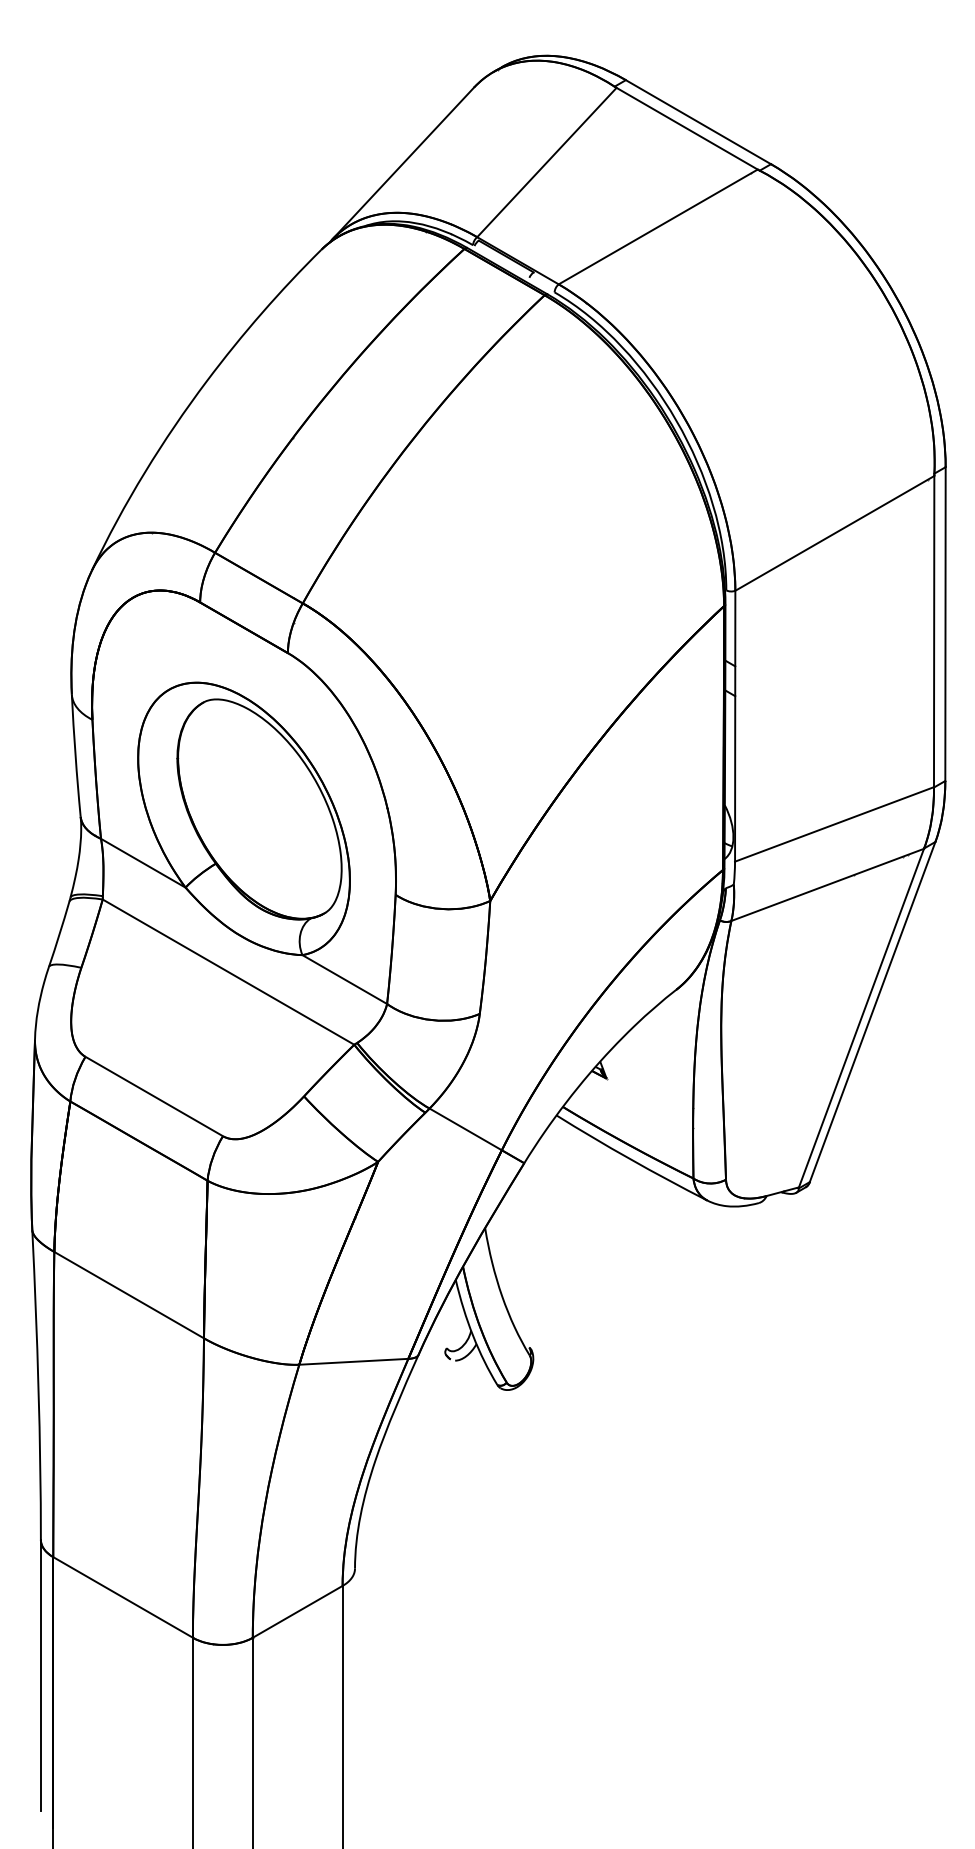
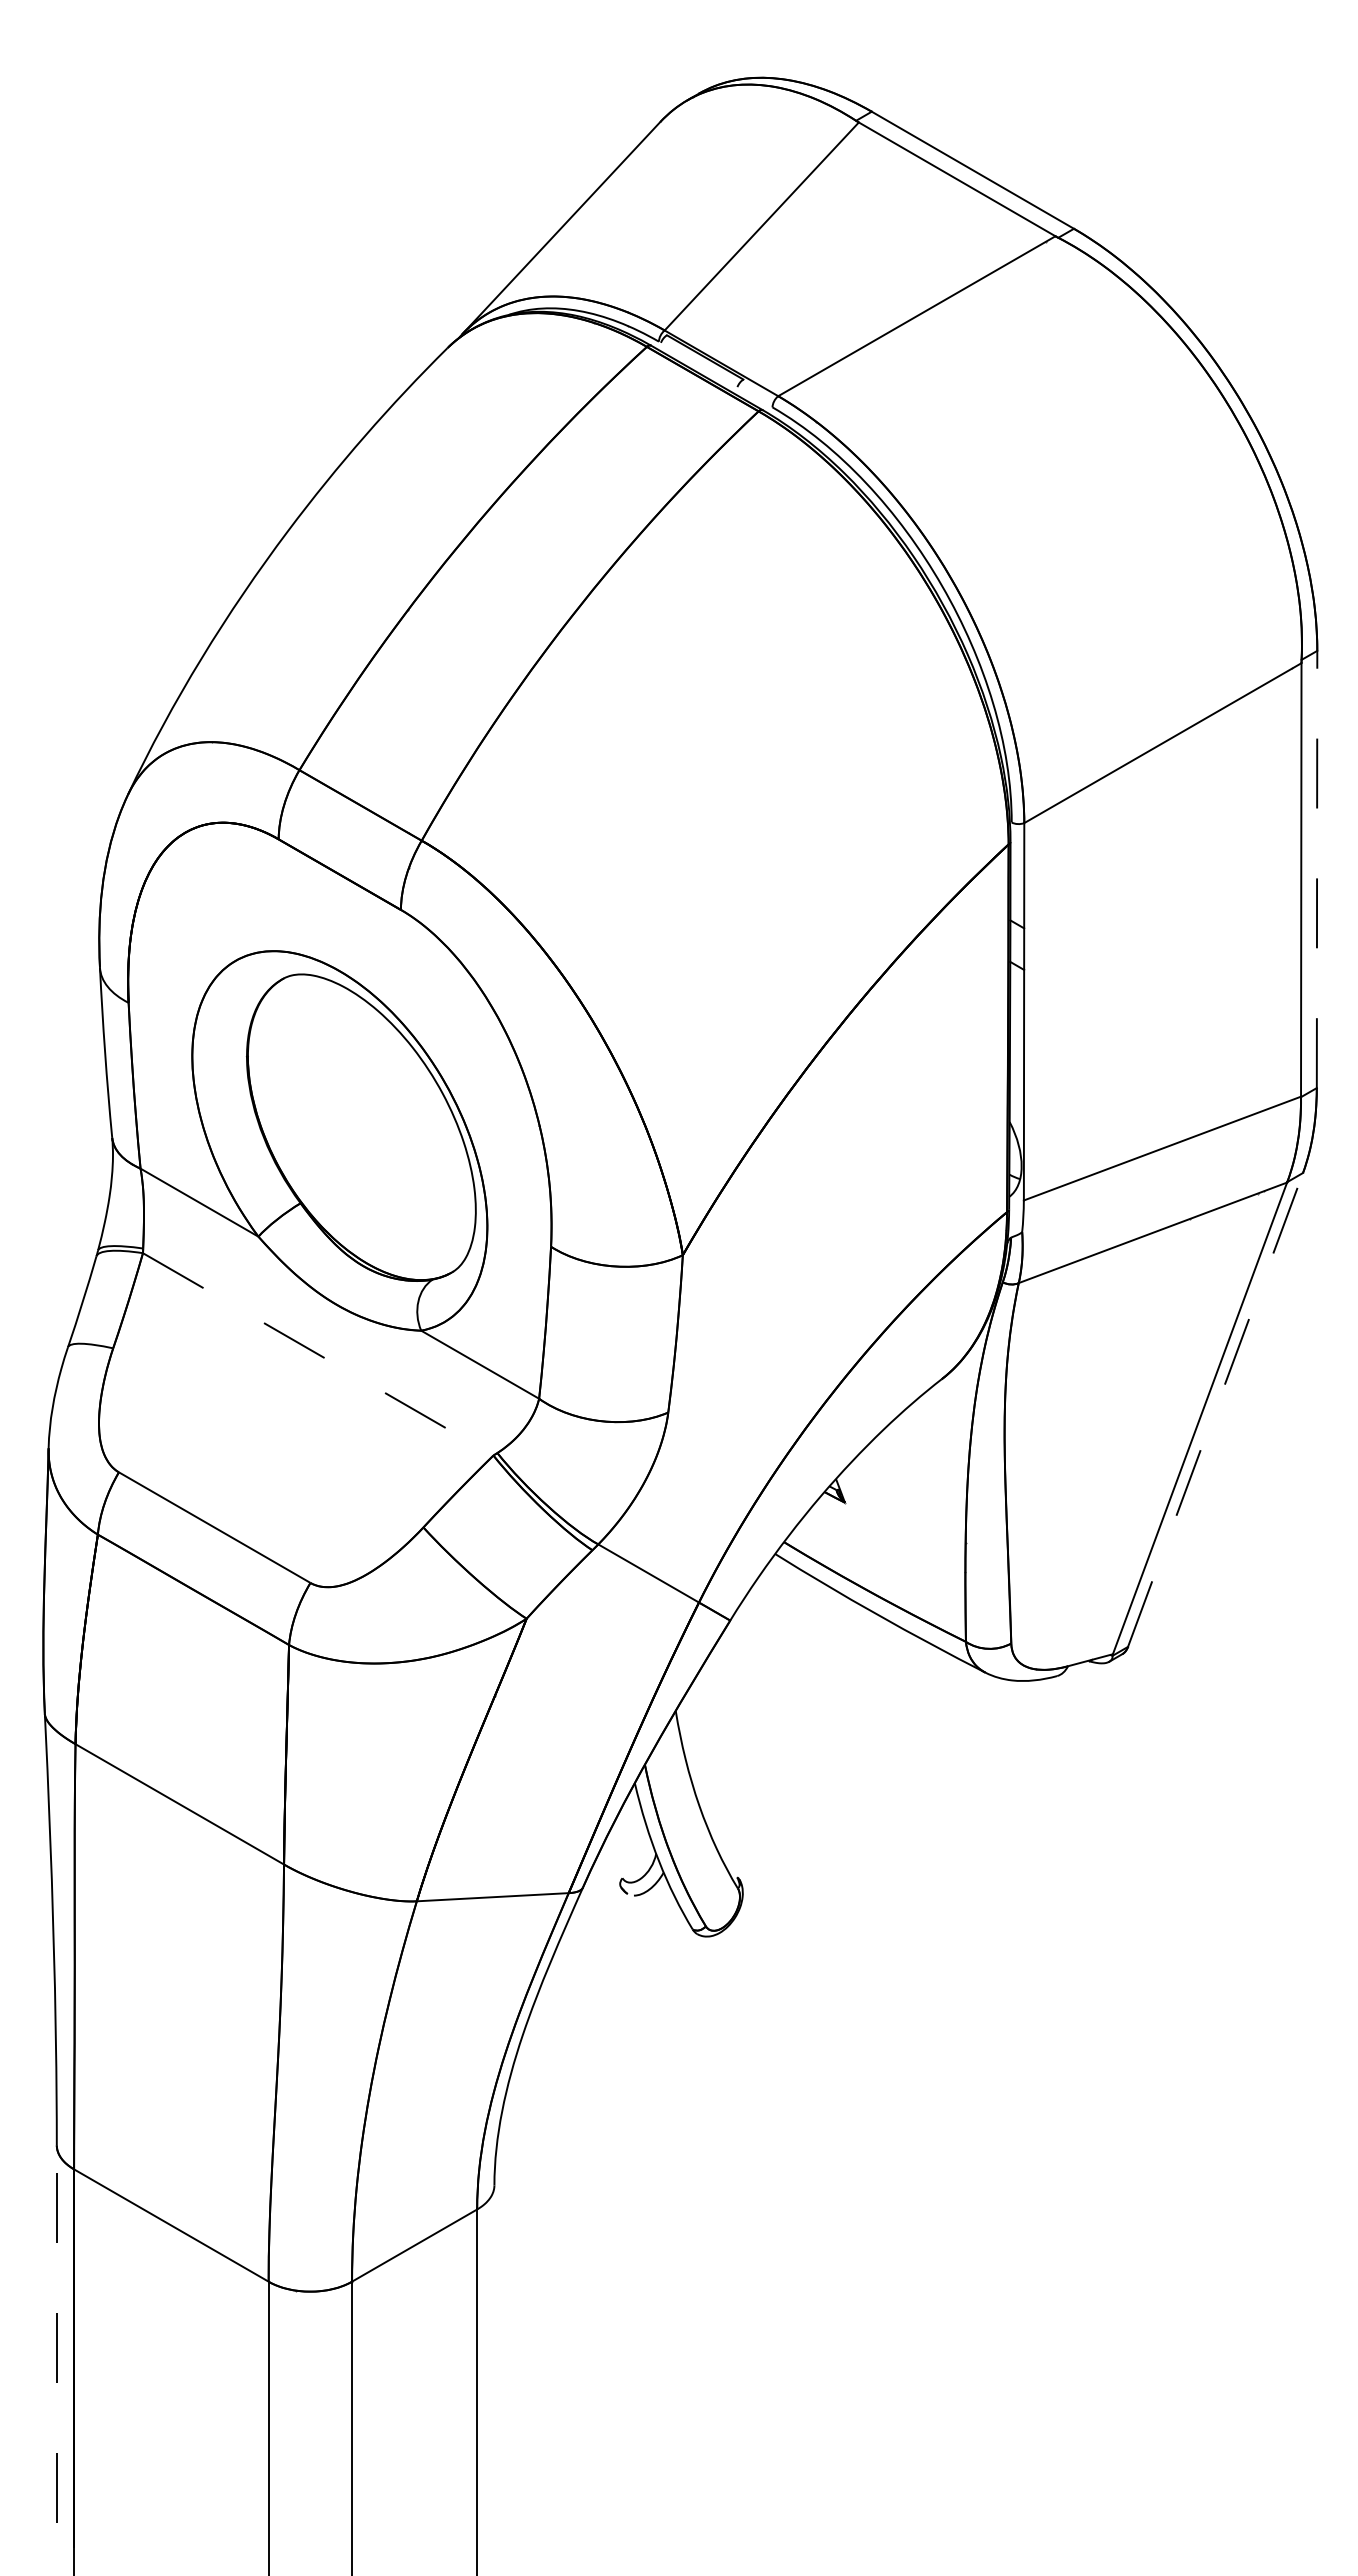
line: (945, 624) -> (1317, 869), solid -> dashed
line: (228, 972) -> (318, 1354), solid -> dashed
line: (872, 1011) -> (1215, 1409), solid -> dashed
line: (40, 1675) -> (56, 2334), solid -> dashed

